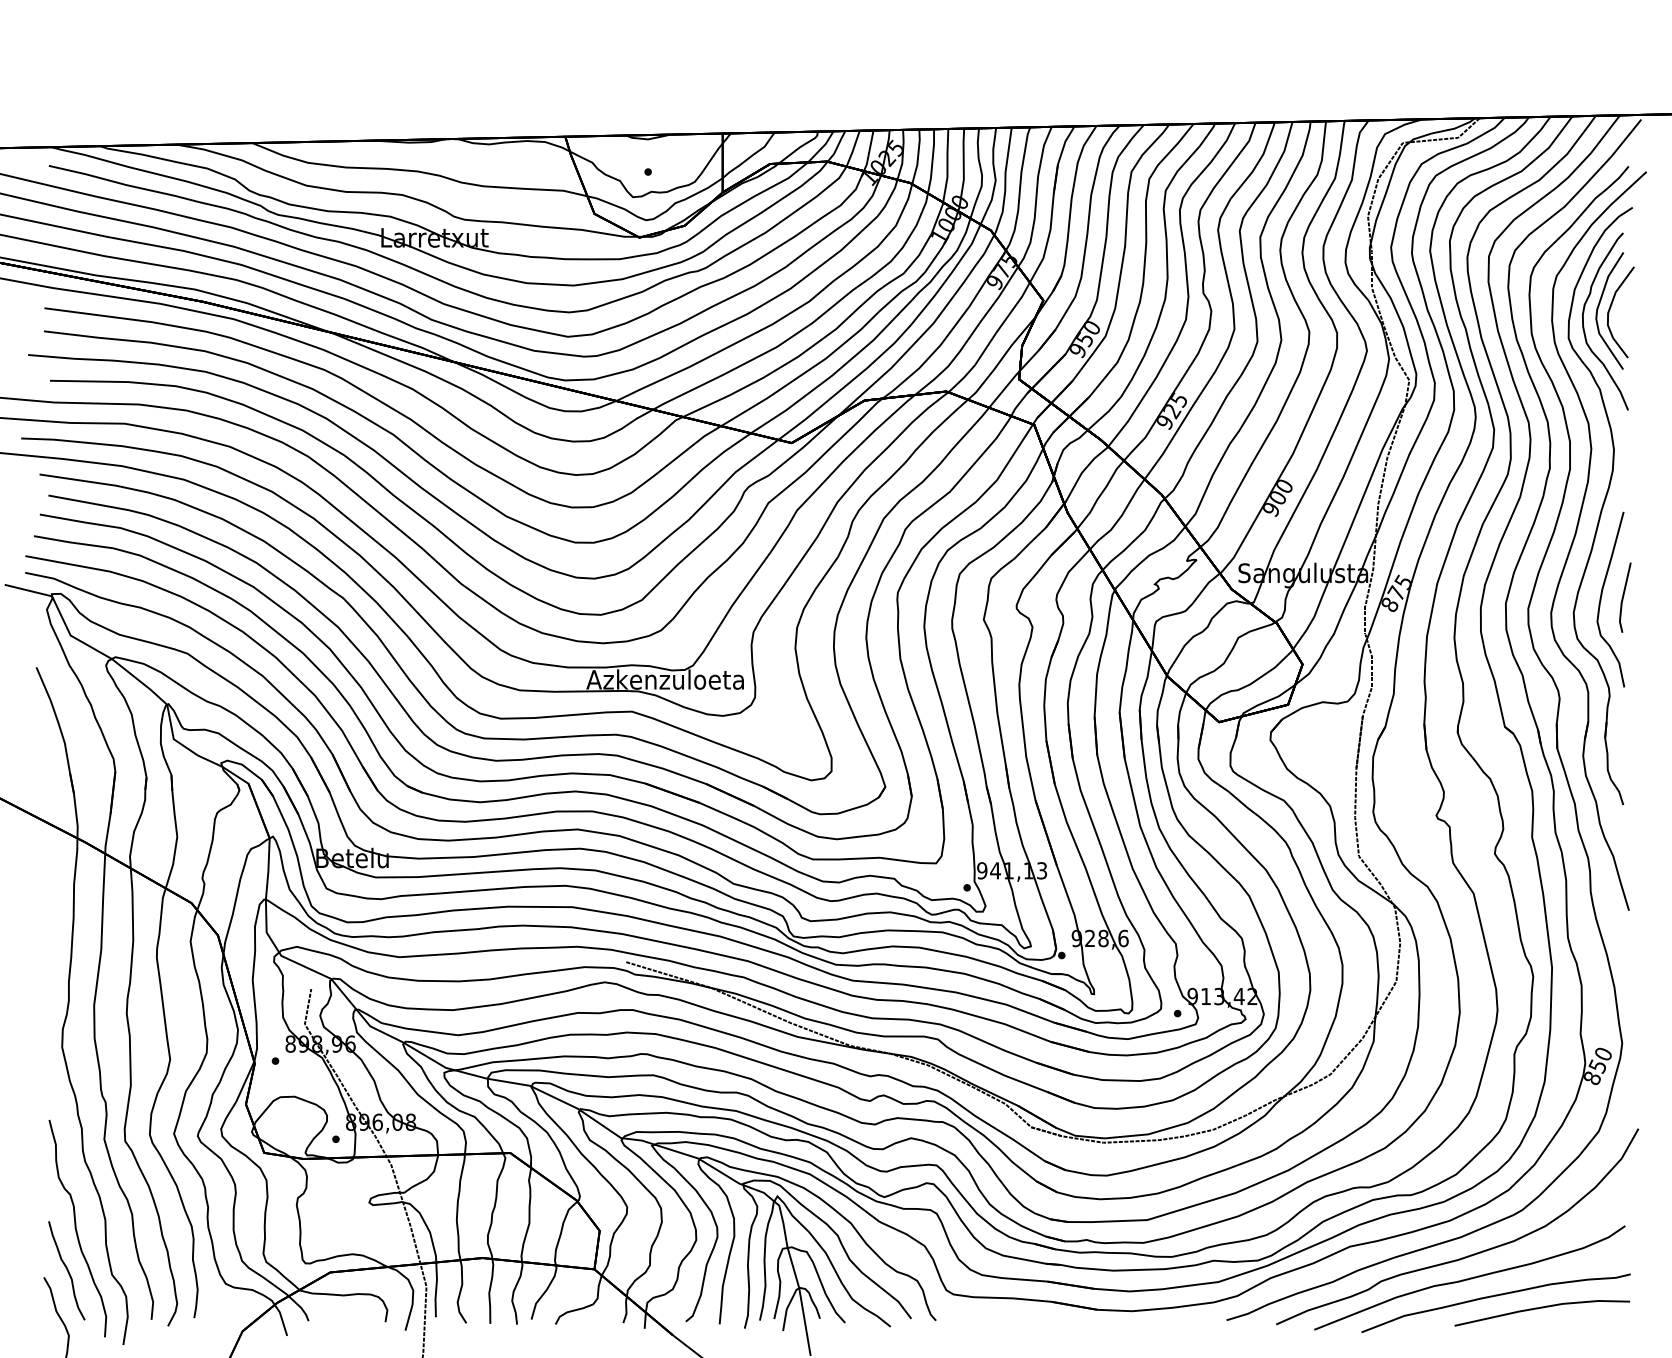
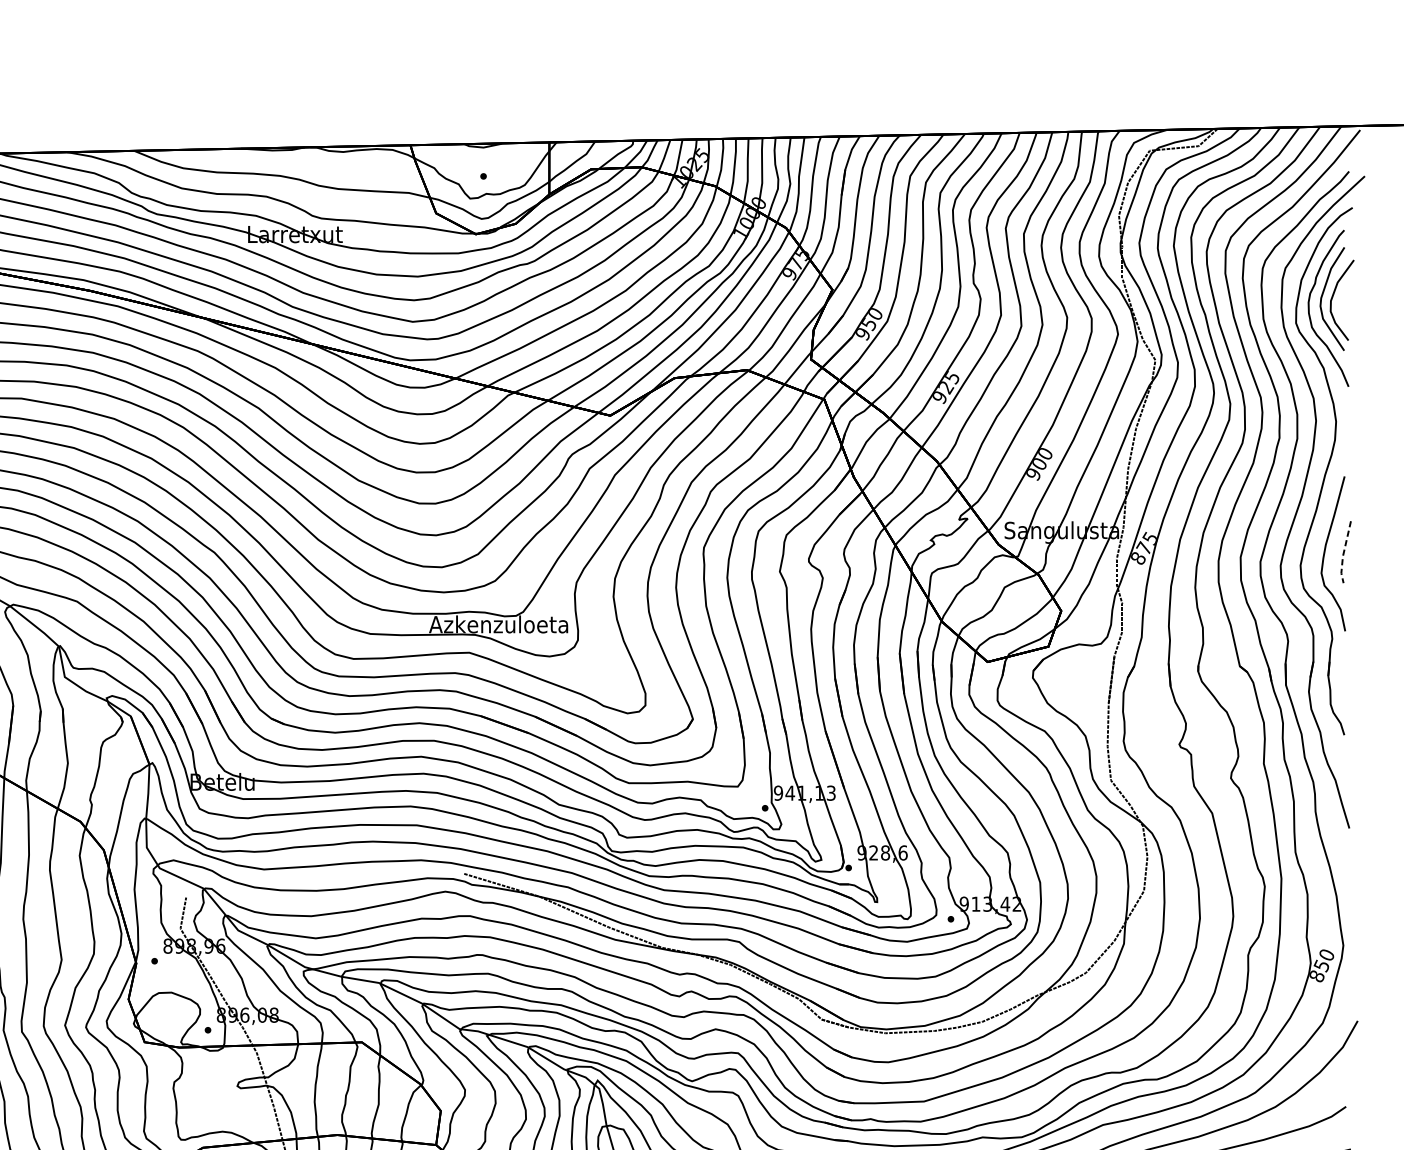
line: (1622, 599) -> (1343, 553), solid -> dashed

